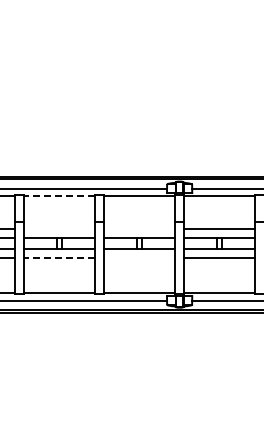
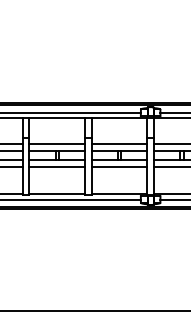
line: (59, 196) -> (57, 118), dashed -> solid
line: (59, 228) -> (57, 143), added
line: (139, 228) -> (119, 143), added
line: (59, 258) -> (57, 166), dashed -> solid
line: (139, 258) -> (119, 166), added

